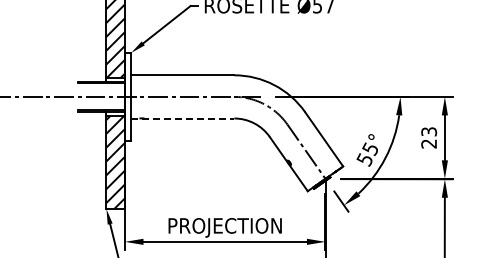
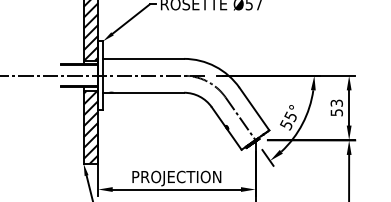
line: (182, 118) -> (143, 92), dashed -> solid
text: (429, 143) -> (337, 112), 23 -> 53

